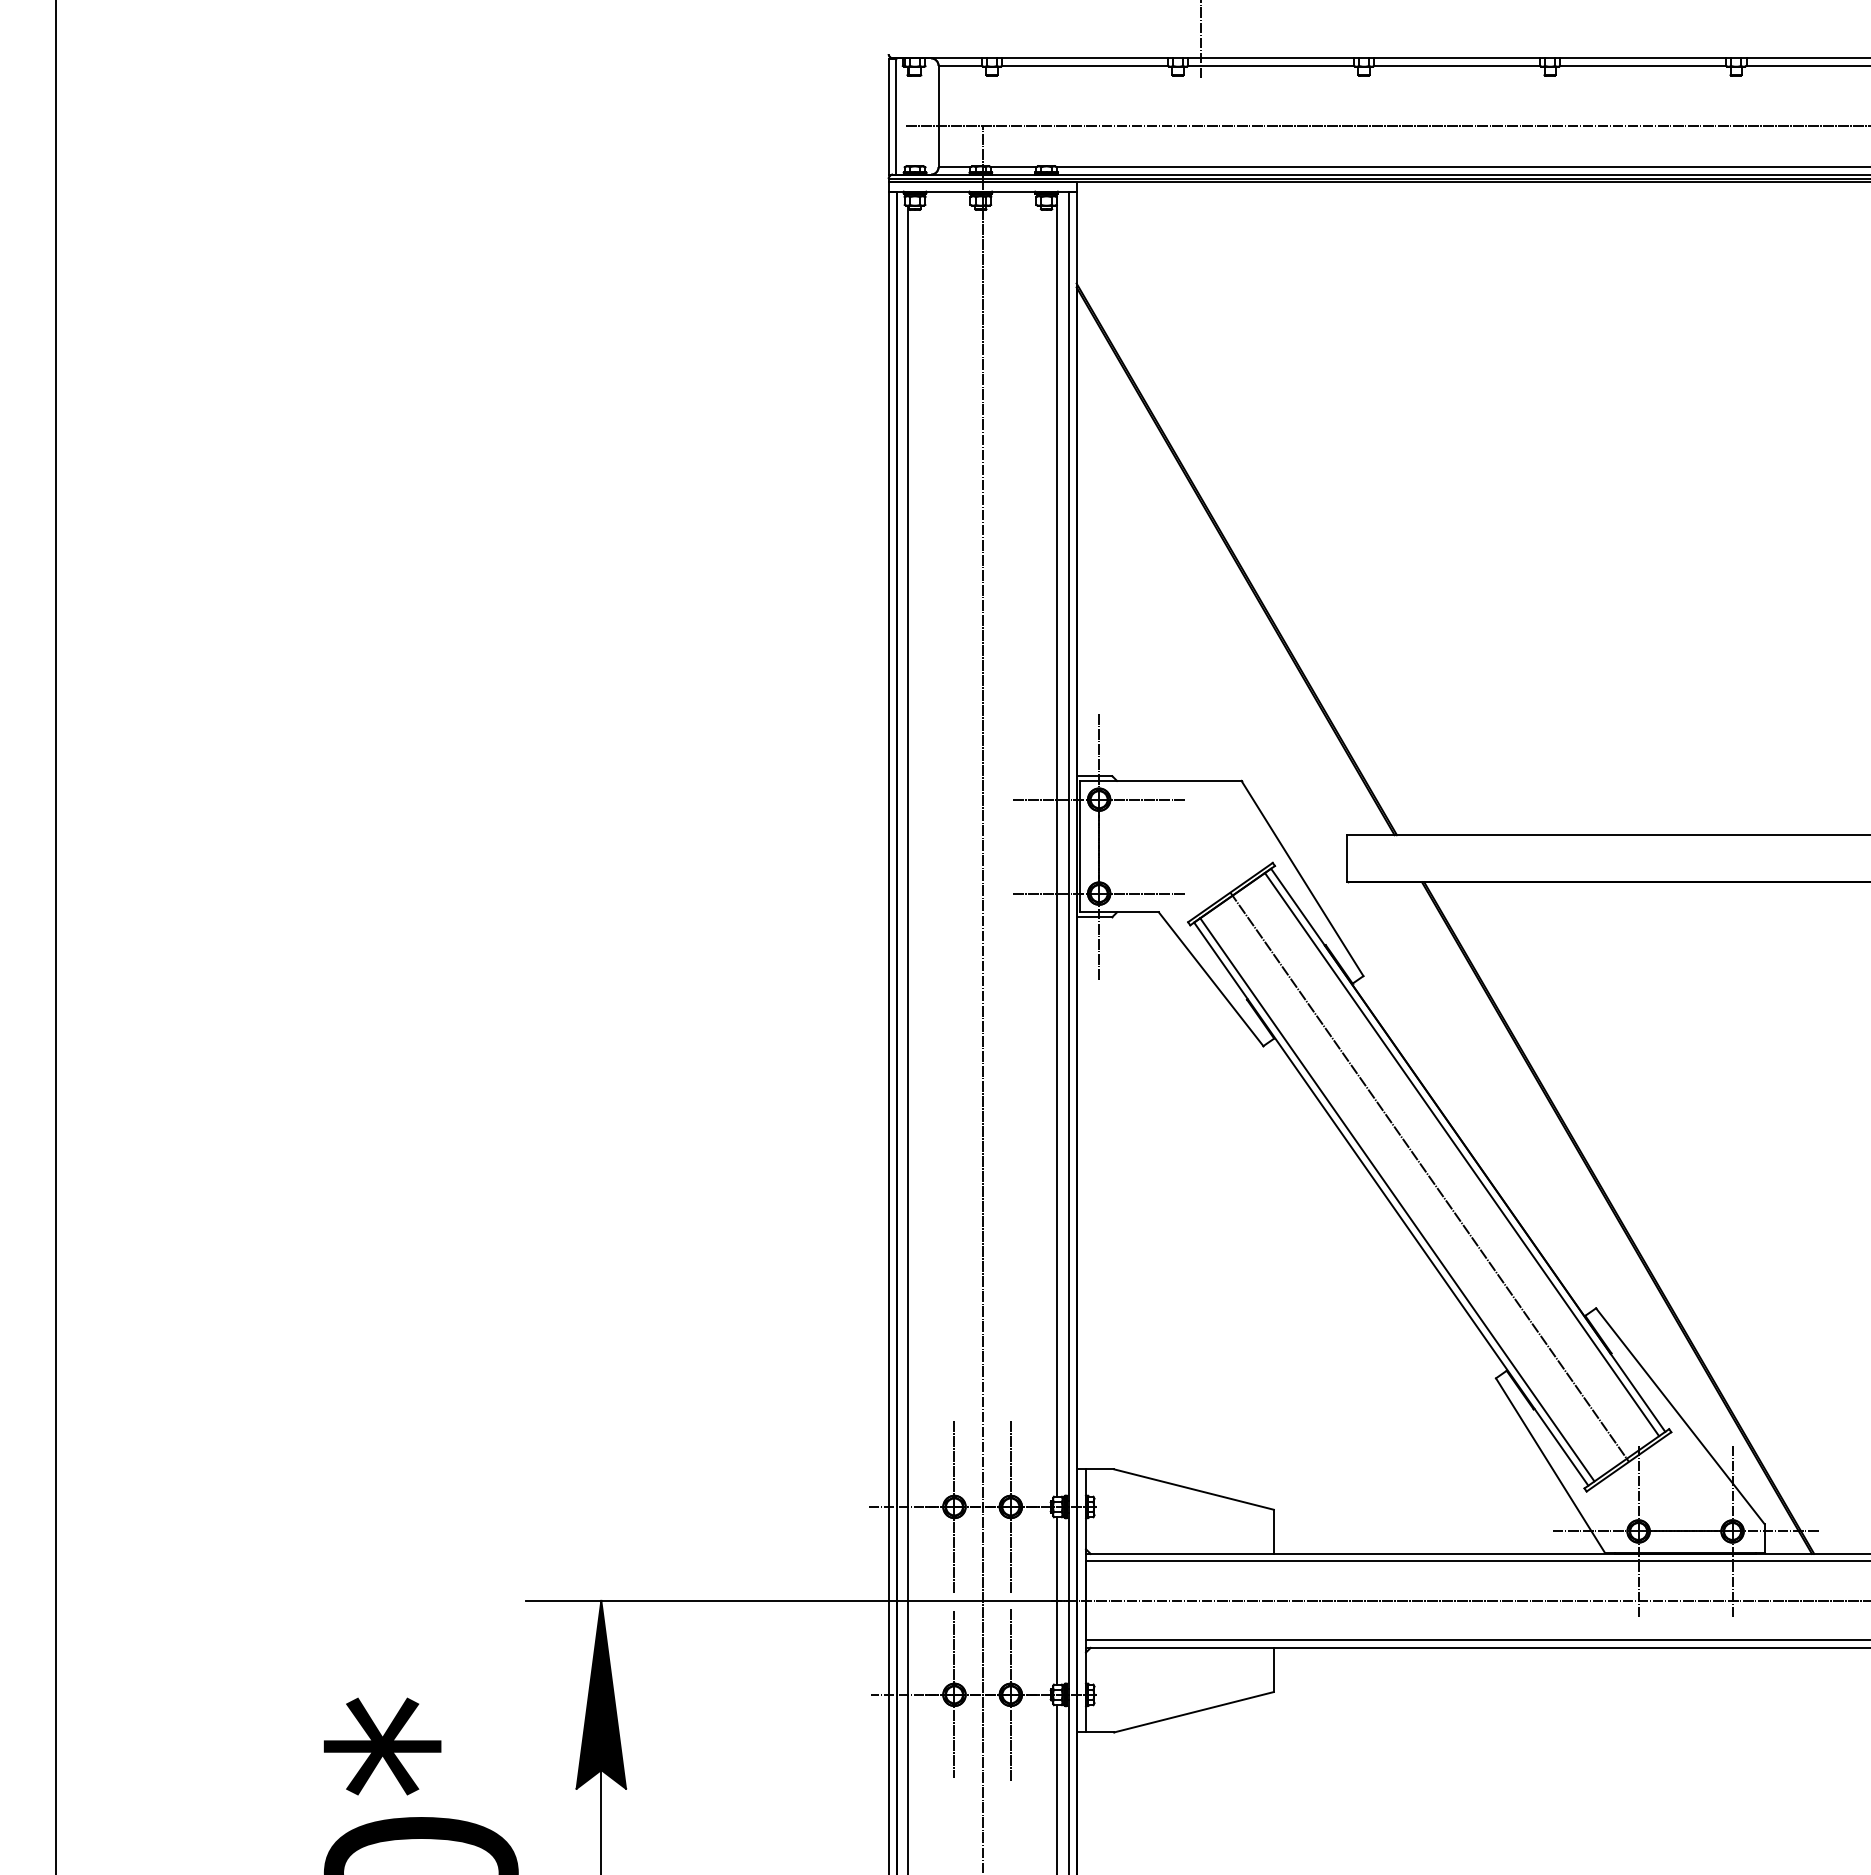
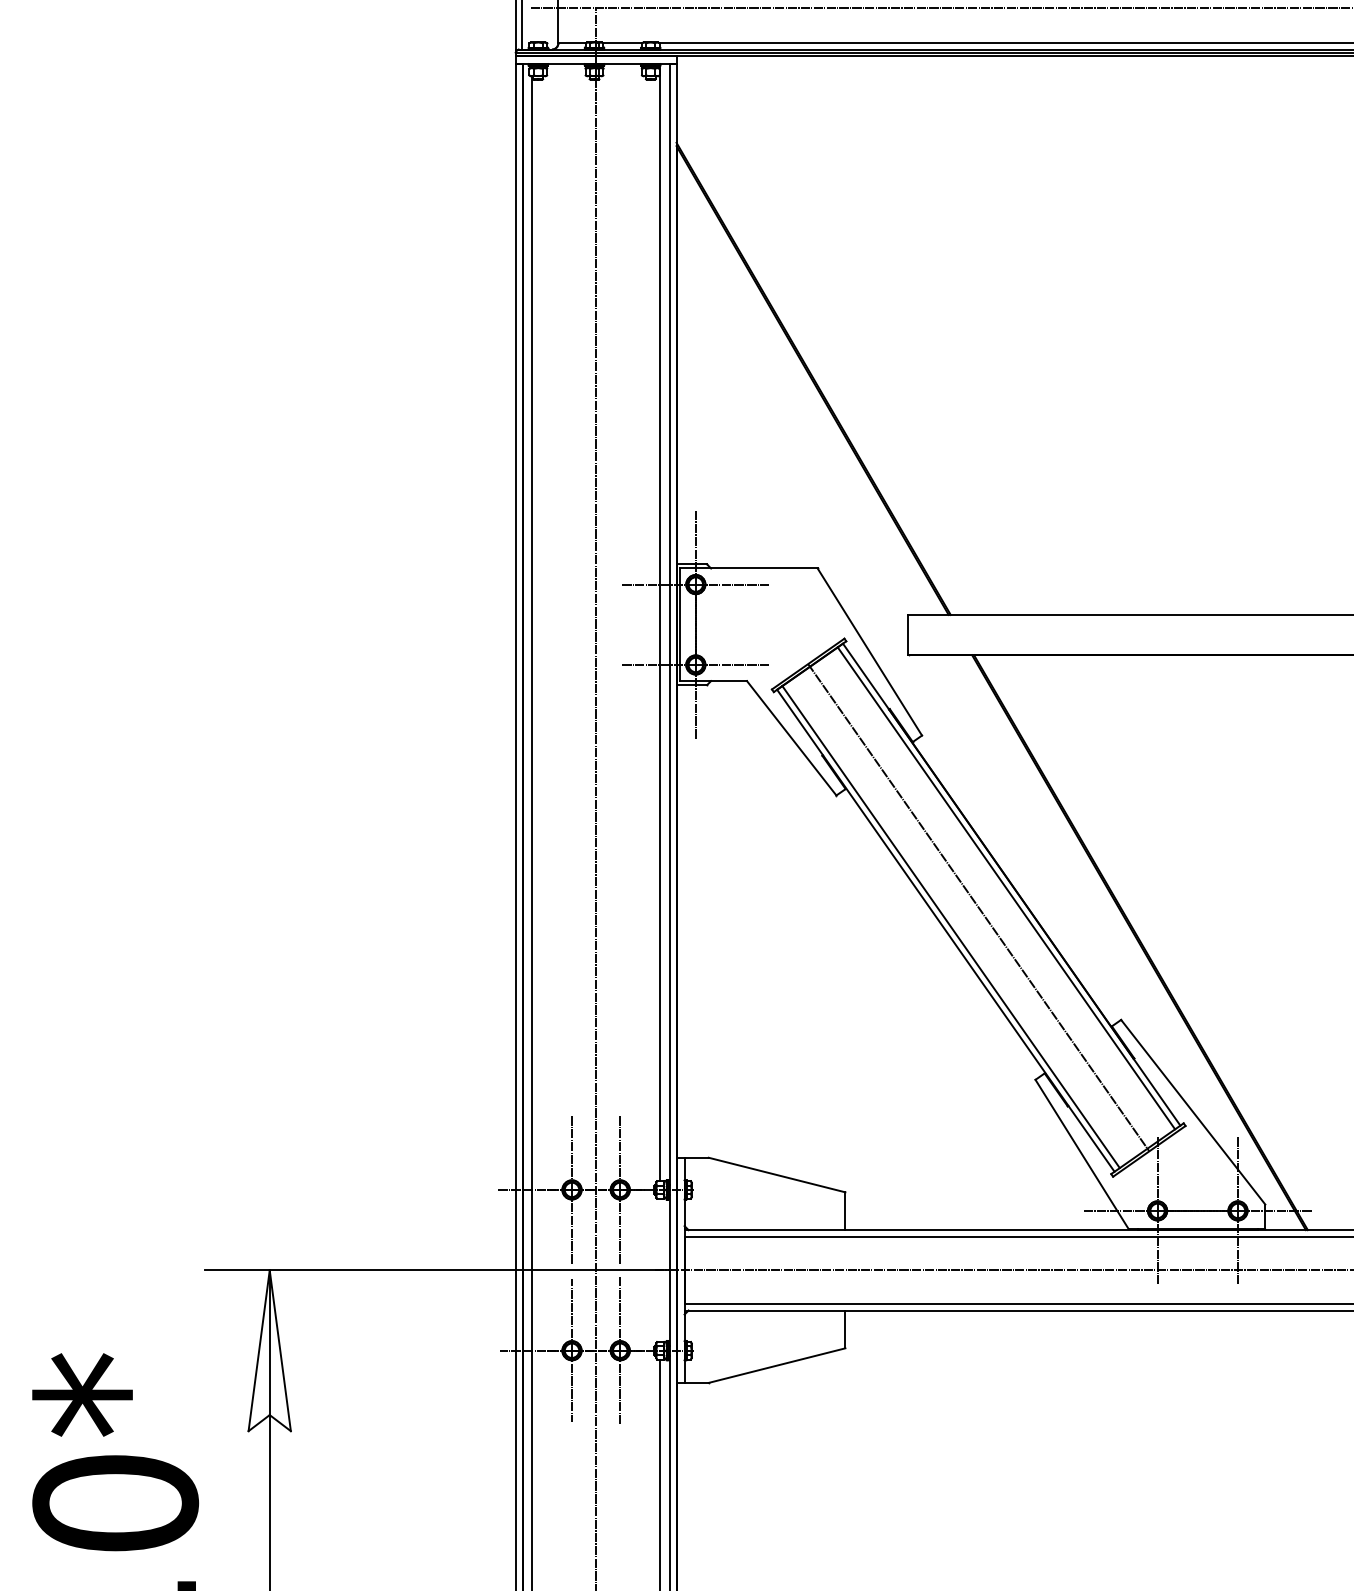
line: (1057, 1600) -> (660, 1269), removed
fill: (601, 1694) -> (269, 1350), removed

